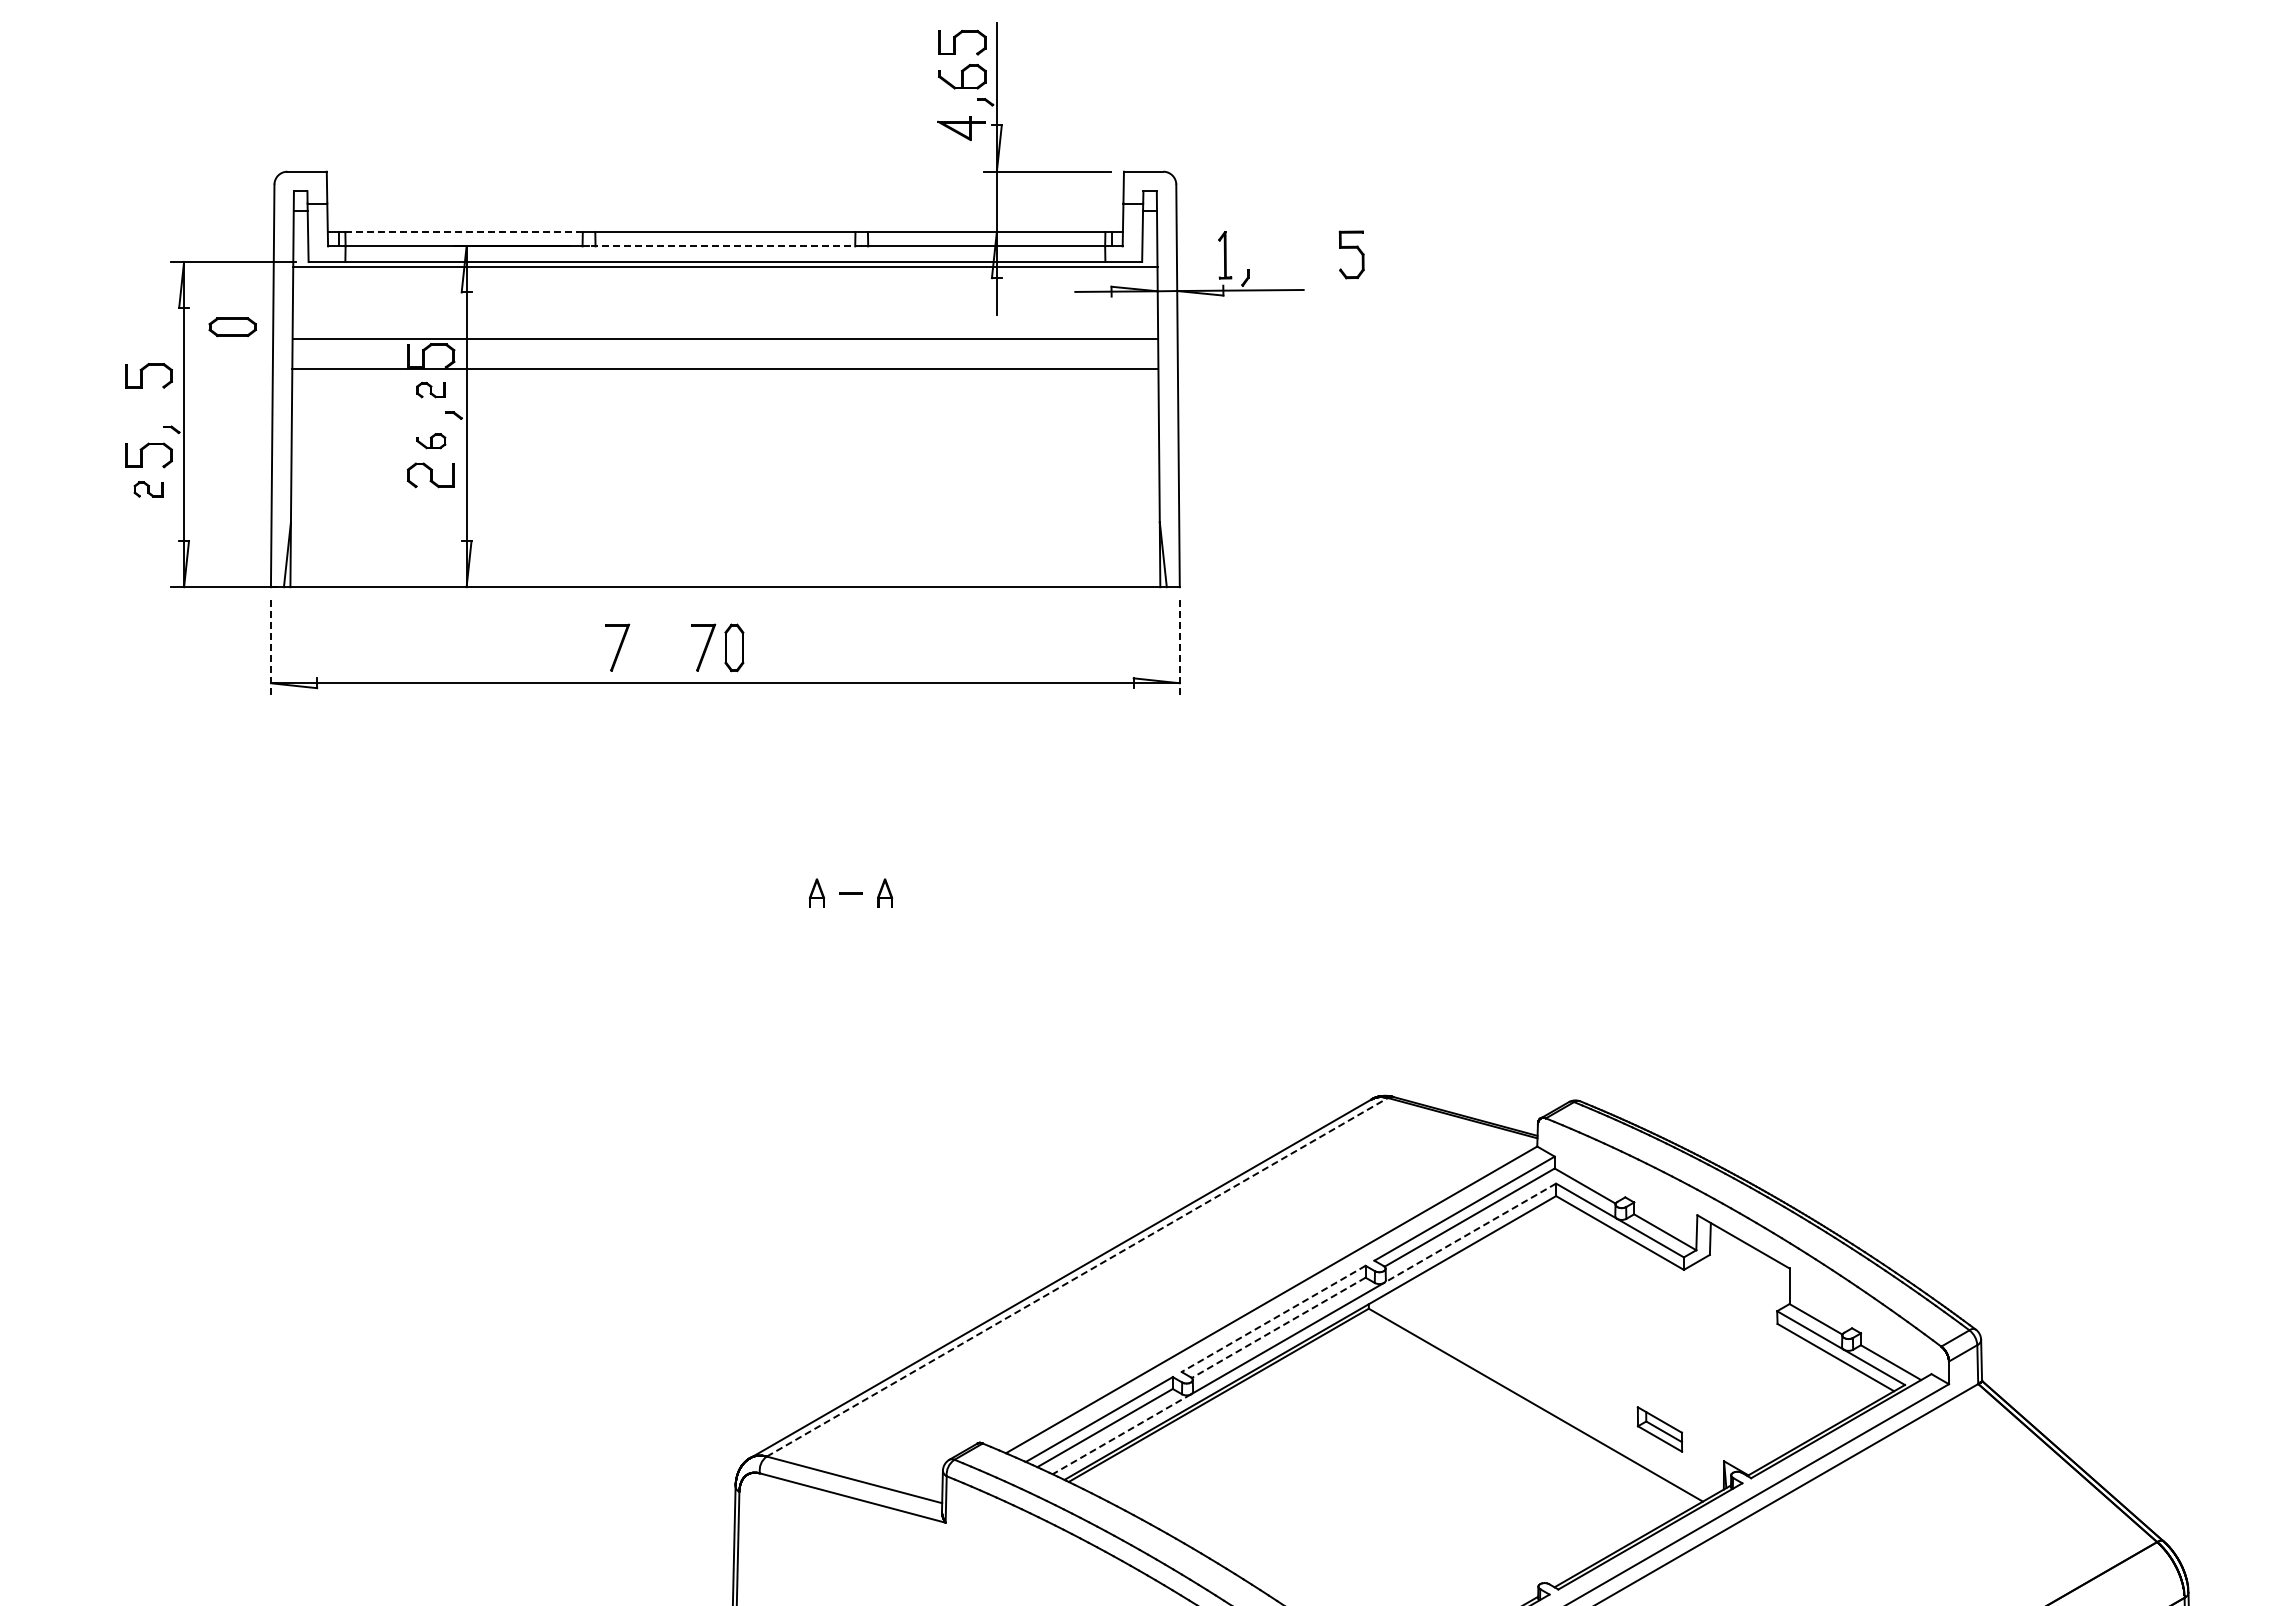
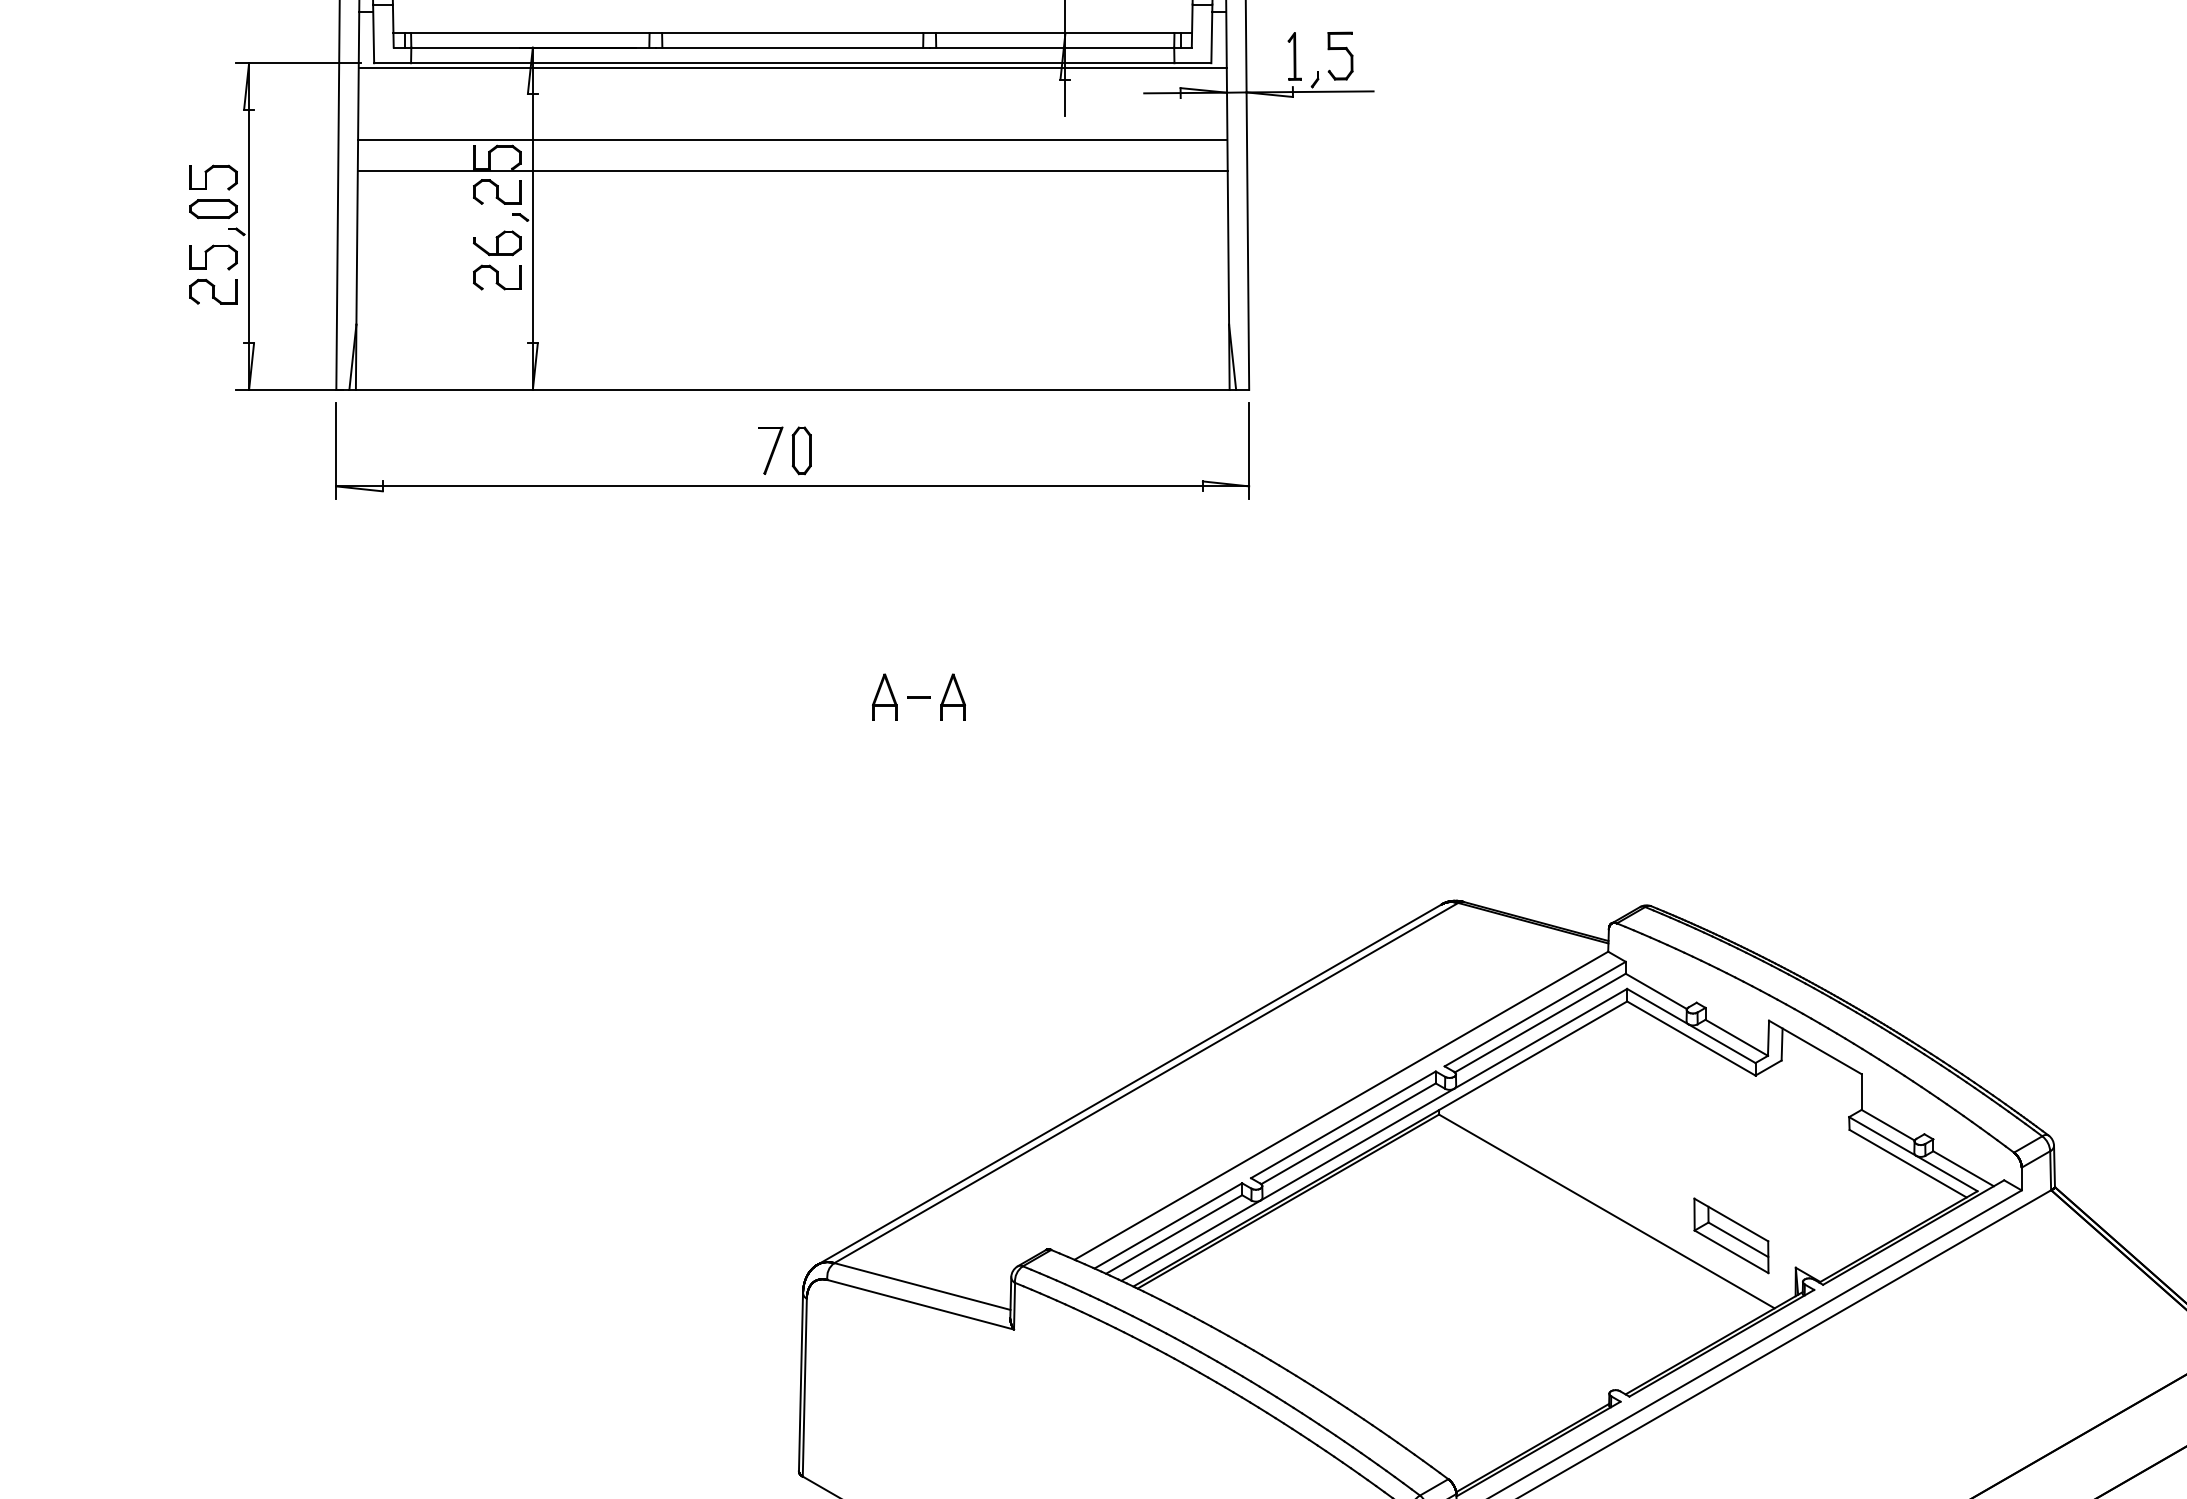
line: (464, 232) -> (530, 33), dashed -> solid
line: (724, 246) -> (791, 47), dashed -> solid
part: (1351, 254) -> (1340, 55), moved
part: (232, 327) -> (213, 209), moved
part: (430, 389) -> (496, 191), size x1.67
part: (431, 440) -> (497, 242), size x1.67
part: (148, 489) -> (213, 291), size x1.67
part: (617, 647) -> (684, 450), removed
line: (270, 648) -> (335, 451), dashed -> solid
line: (1179, 648) -> (1248, 451), dashed -> solid
part: (816, 892) -> (884, 696), size x1.67
part: (884, 892) -> (952, 696), size x1.67
line: (1469, 1233) -> (1540, 1039), dashed -> solid
line: (1077, 1277) -> (1146, 1083), dashed -> solid
line: (1273, 1319) -> (1343, 1125), dashed -> solid
line: (1278, 1328) -> (1348, 1134), dashed -> solid
part: (1659, 1429) -> (1730, 1235), size x1.67
line: (1121, 1434) -> (1190, 1240), dashed -> solid

